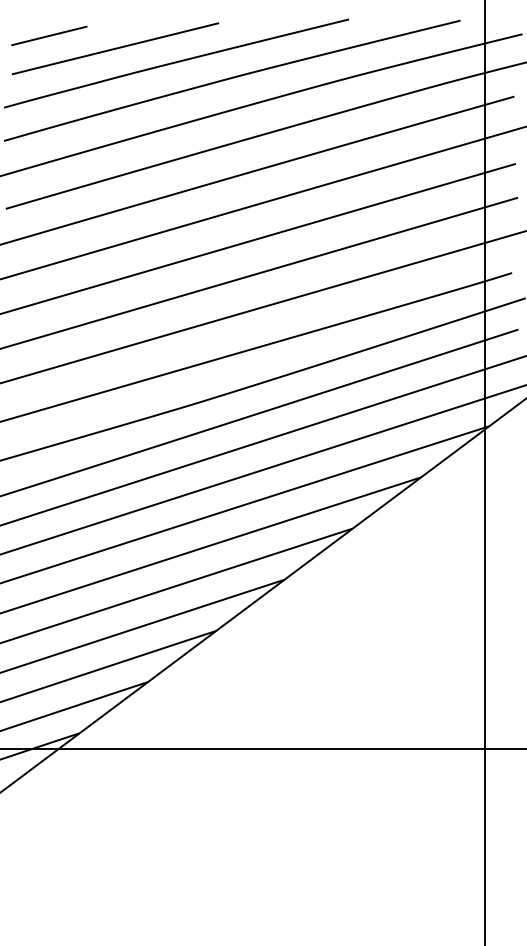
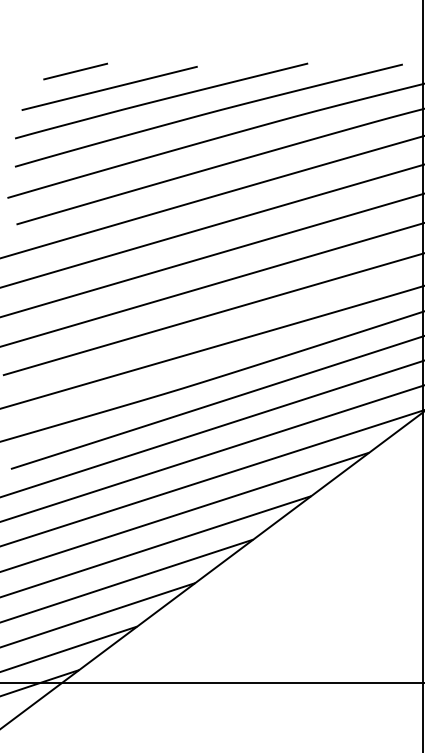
line: (49, 35) -> (75, 71), moved

